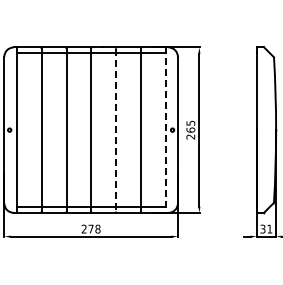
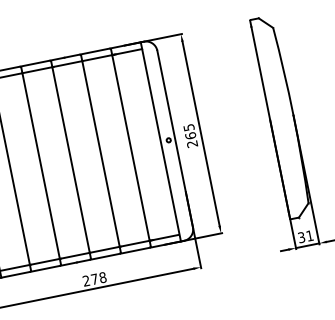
line: (116, 130) -> (101, 154), dashed -> solid
line: (166, 130) -> (161, 142), dashed -> solid

